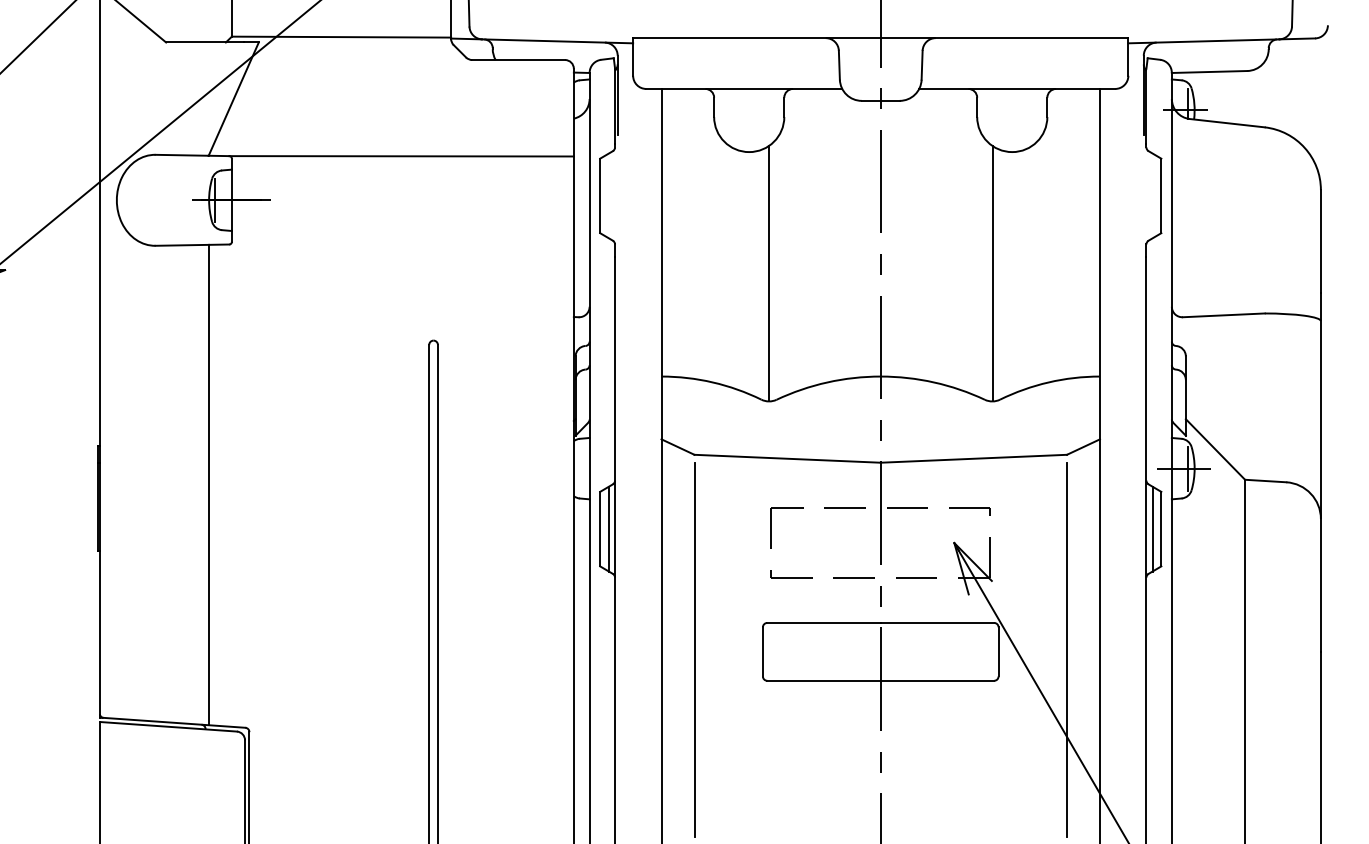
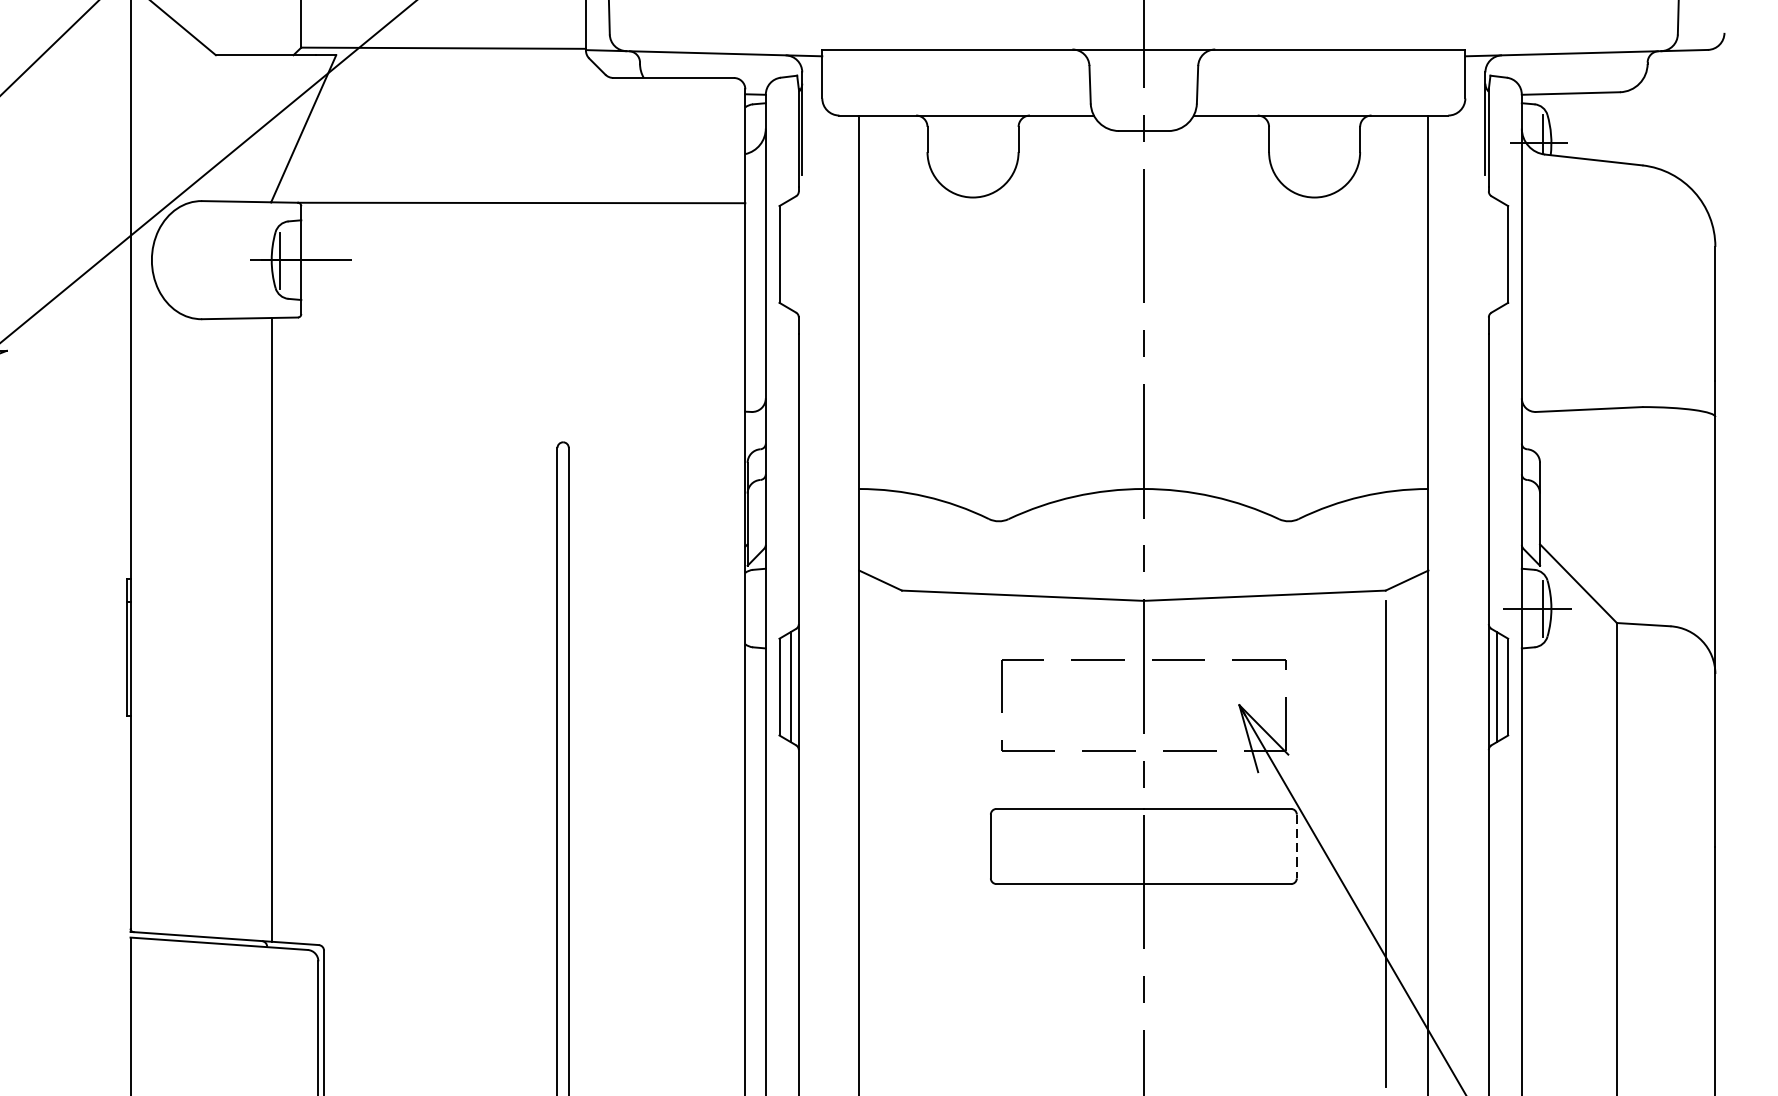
line: (768, 273) -> (998, 355), removed
line: (992, 273) -> (1288, 355), removed
line: (694, 649) -> (901, 843), removed
line: (998, 651) -> (1296, 846), solid -> dashed

